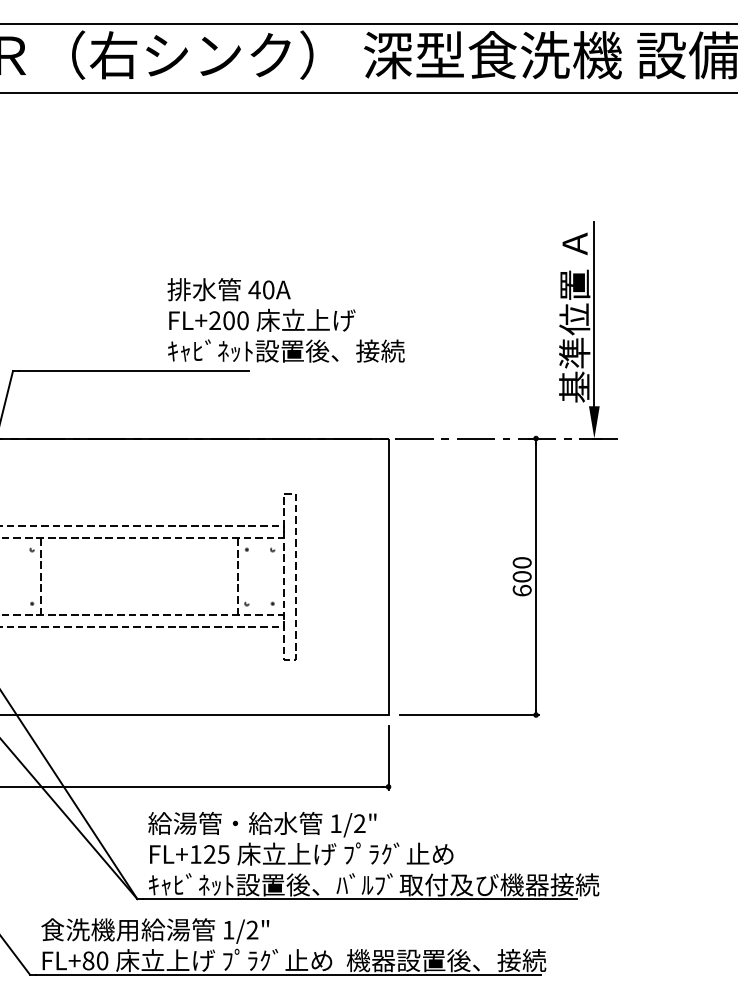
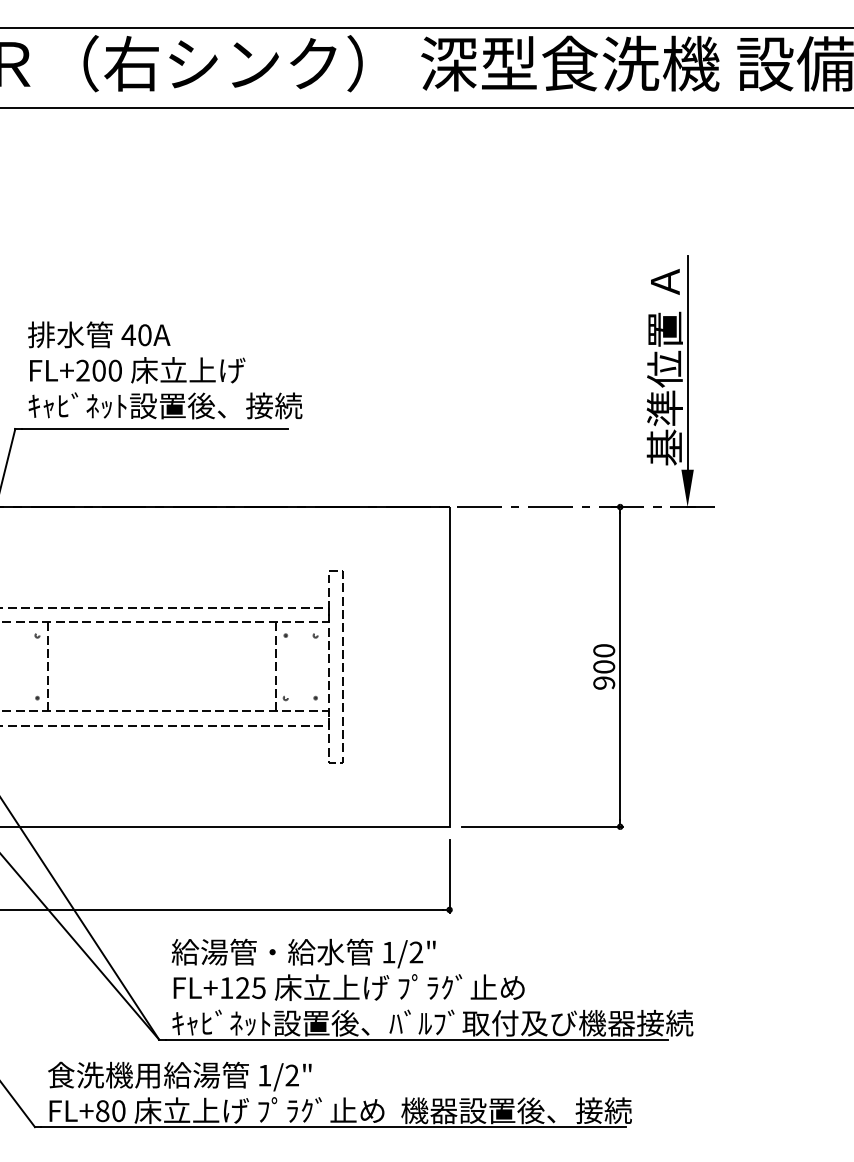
text: (286, 320) -> (165, 370), moved
text: (522, 590) -> (604, 682), 600 -> 900

